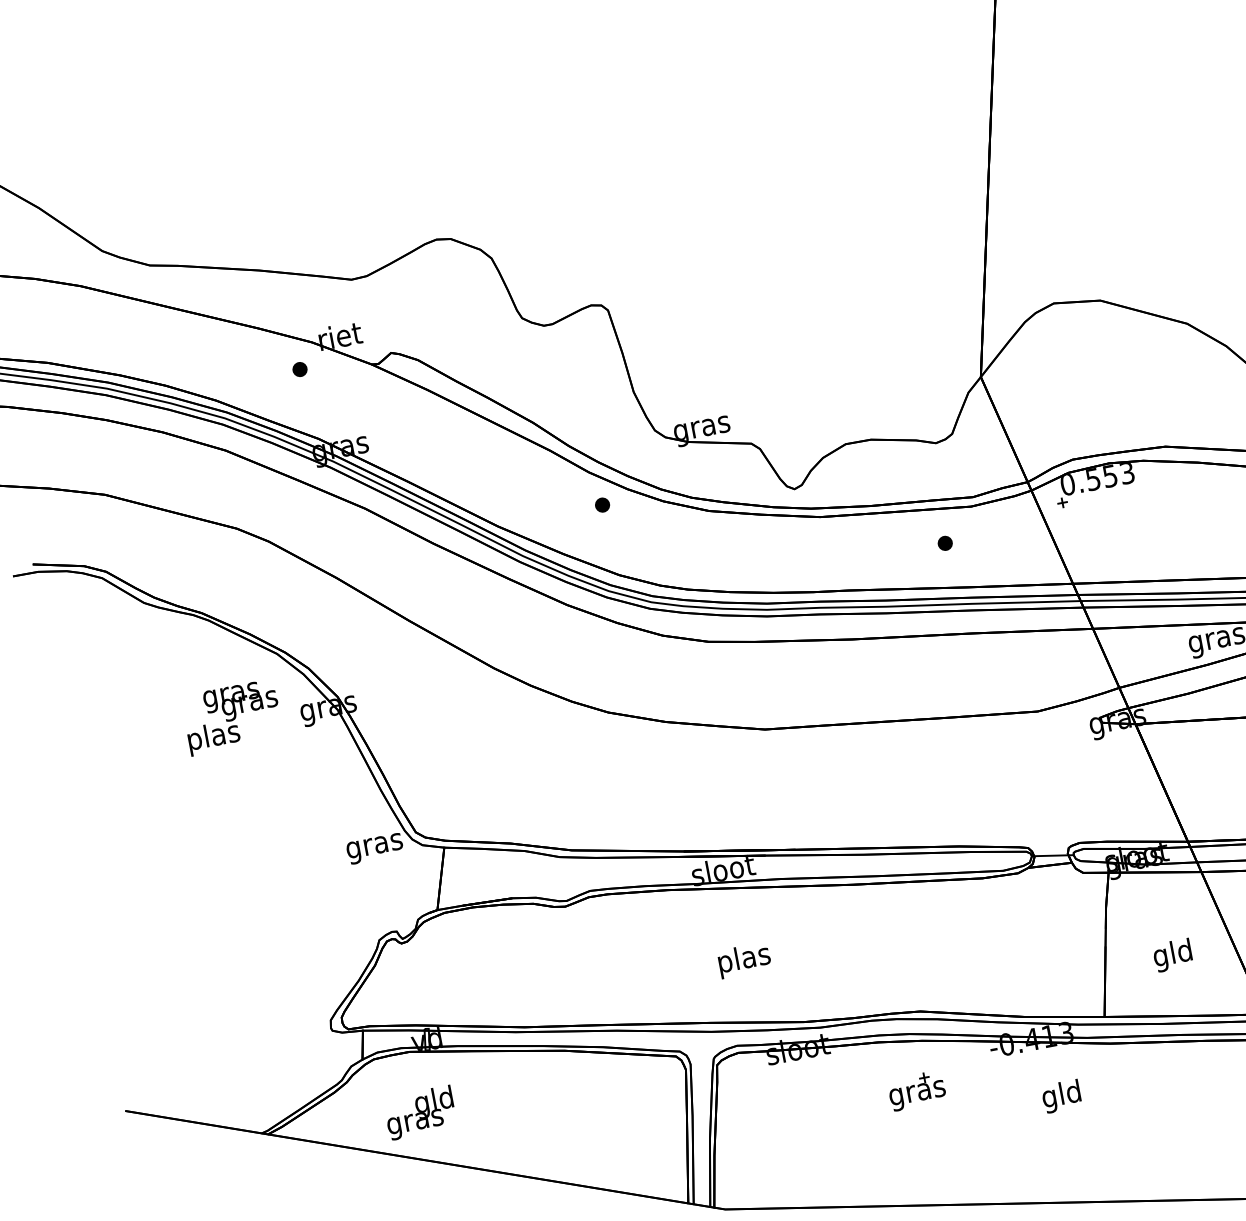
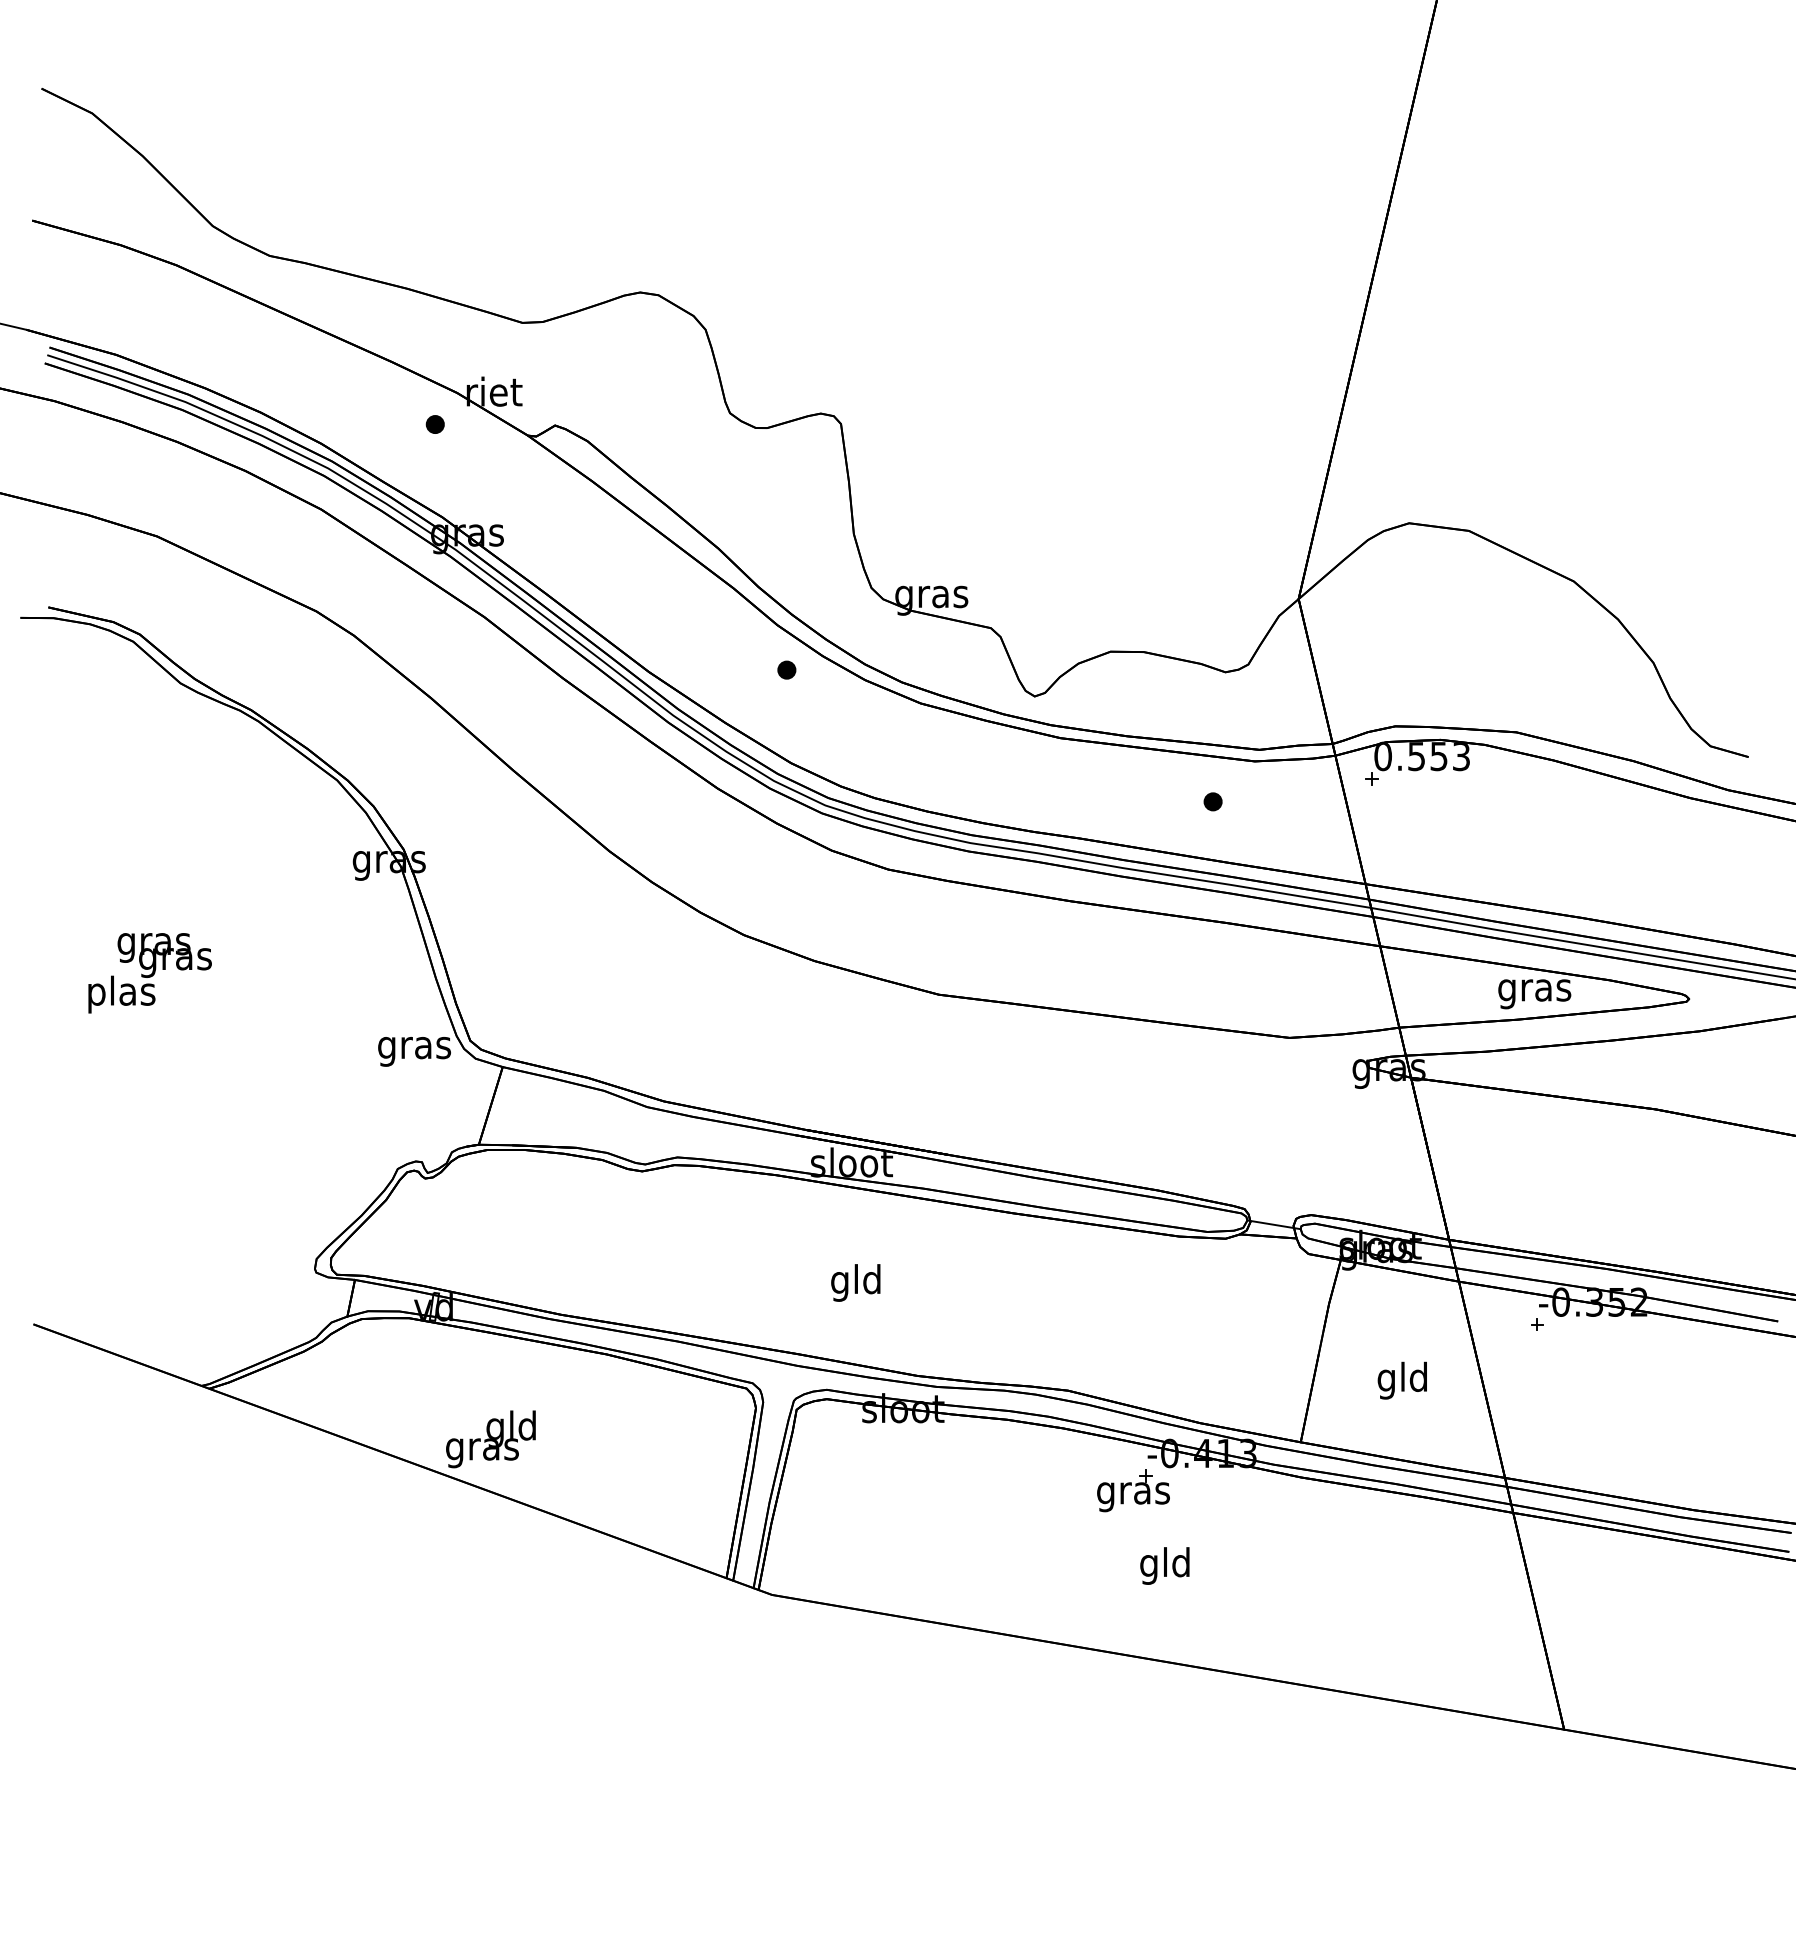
text: (232, 717) -> (149, 973), moved
text: (744, 959) -> (856, 1282), plas -> gld
part: (916, 1090) -> (1133, 1490), moved
text: (1061, 1096) -> (1164, 1565), moved
text: (419, 1113) -> (490, 1439), moved

